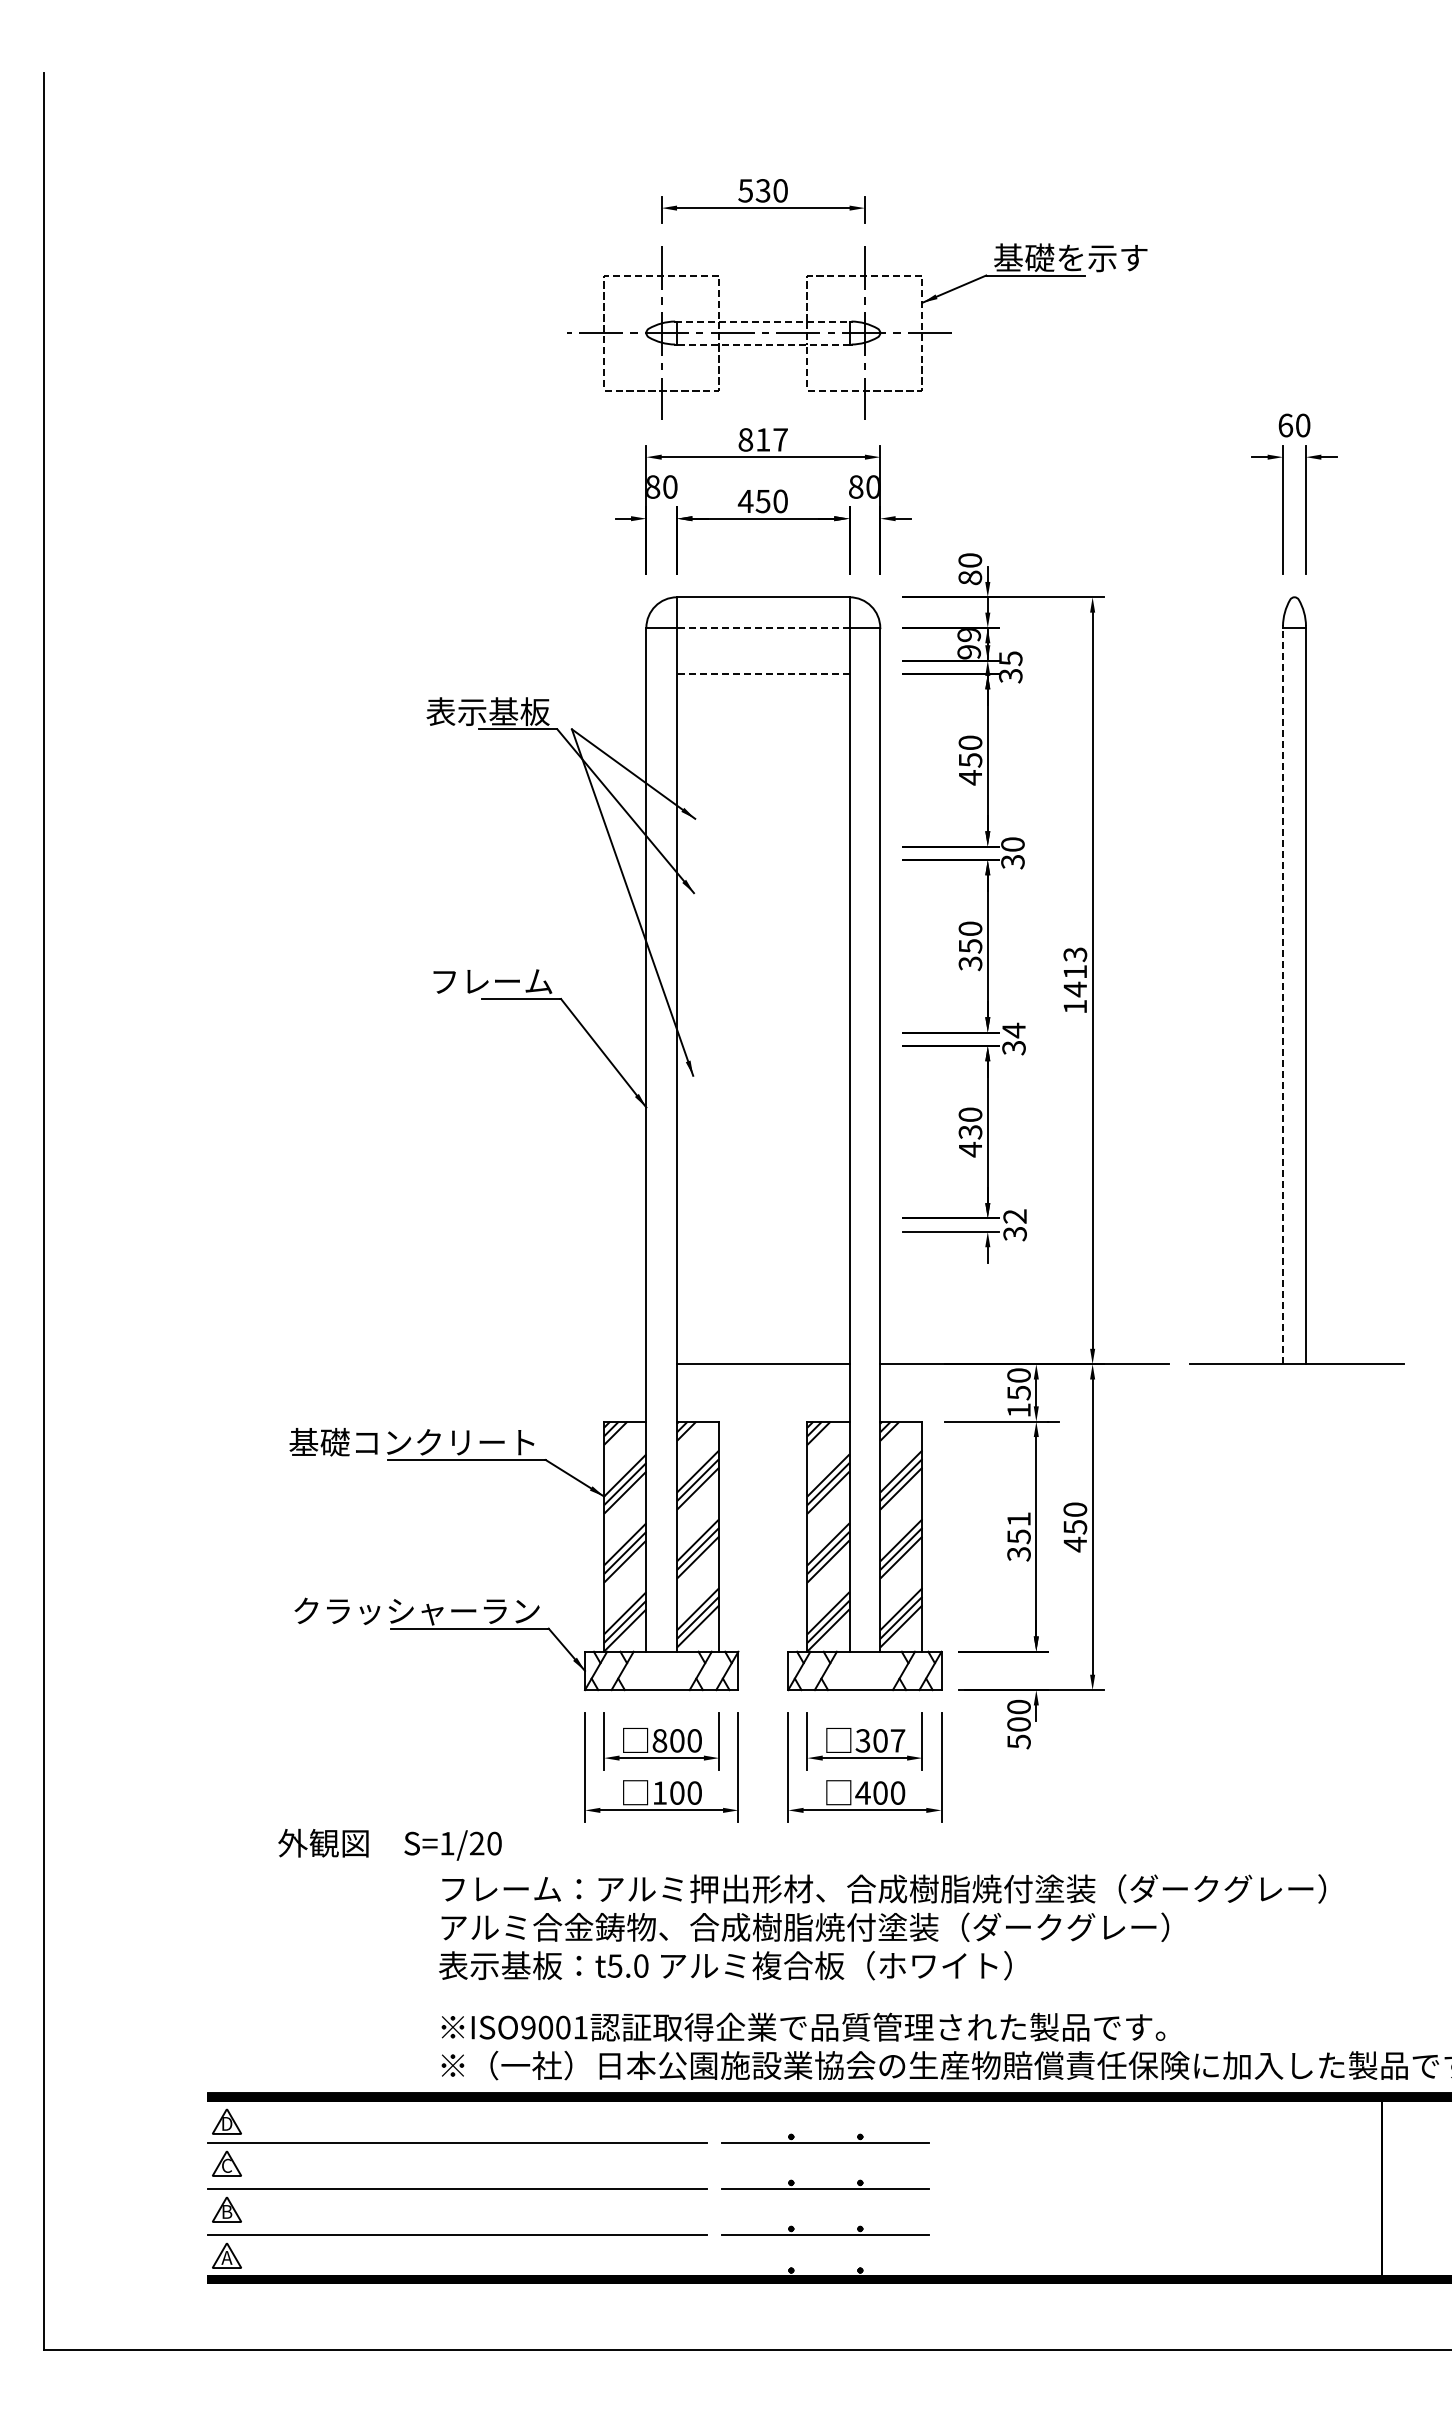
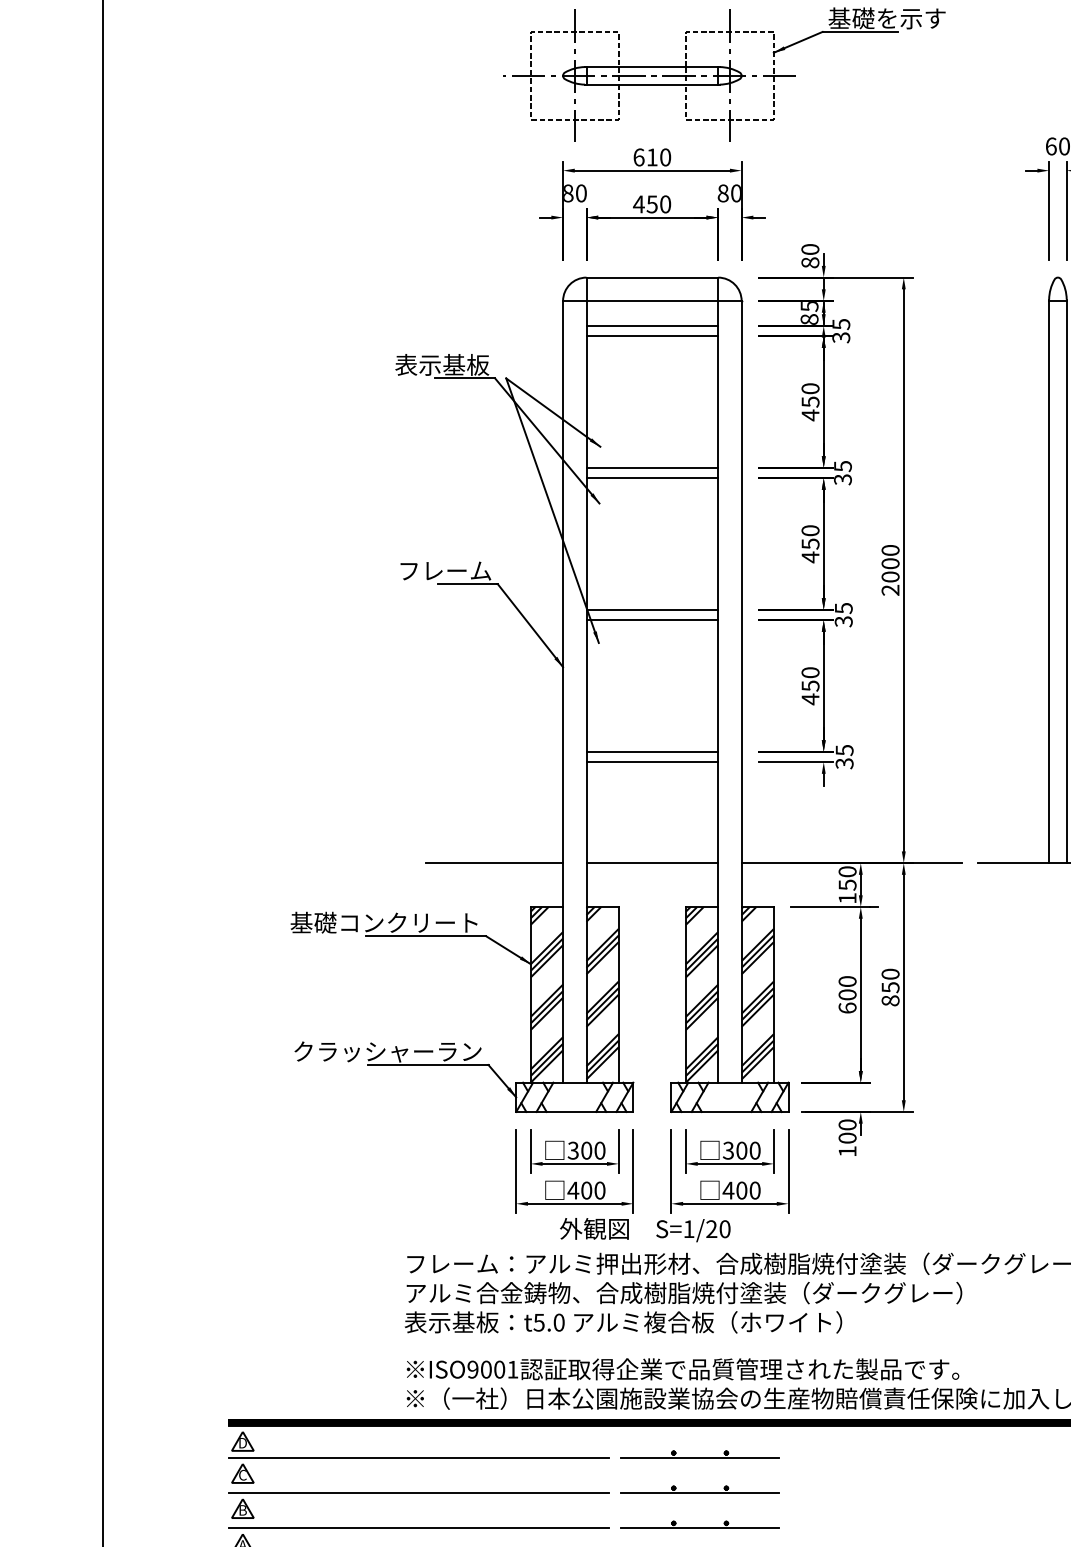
line: (762, 321) -> (651, 67), dashed -> solid
line: (761, 344) -> (650, 84), dashed -> solid
text: (762, 439) -> (651, 157), 817 -> 610
line: (762, 627) -> (651, 300), dashed -> solid
text: (969, 644) -> (809, 313), 99 -> 85
line: (763, 660) -> (652, 325), added
line: (762, 673) -> (651, 335), dashed -> solid
text: (1012, 844) -> (842, 466), 30 -> 35
line: (763, 846) -> (652, 467), added
line: (763, 859) -> (652, 477), added
text: (970, 963) -> (810, 557), 350 -> 450
text: (1075, 980) -> (890, 570), 1413 -> 2000
line: (1283, 995) -> (1049, 581), dashed -> solid
text: (1013, 1030) -> (843, 608), 34 -> 35
line: (763, 1032) -> (652, 609), added
line: (763, 1045) -> (652, 619), added
text: (969, 1131) -> (809, 685), 430 -> 450
text: (1014, 1216) -> (844, 750), 32 -> 35
line: (763, 1218) -> (652, 751), added
line: (763, 1231) -> (652, 761), added
line: (556, 1364) -> (494, 863), added
text: (1018, 1536) -> (847, 994), 351 -> 600
text: (1075, 1544) -> (890, 1000), 450 -> 850
text: (659, 1740) -> (573, 1150), 800 -> 300
text: (897, 1740) -> (754, 1150), 307 -> 300
text: (1018, 1741) -> (847, 1151), 500 -> 100
text: (659, 1792) -> (573, 1190), 100 -> 400
text: (389, 1844) -> (644, 1229), moved

